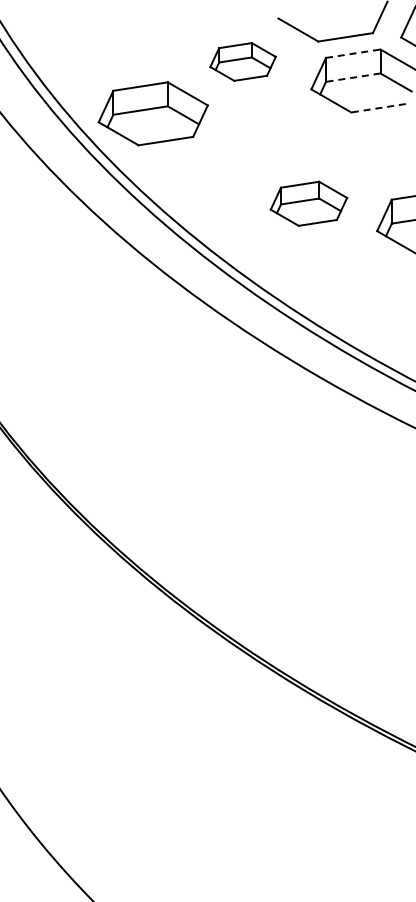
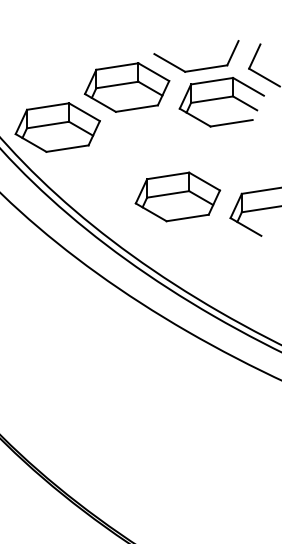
line: (353, 53) -> (212, 81), dashed -> solid
part: (242, 61) -> (126, 87), size x1.67
line: (353, 77) -> (212, 99), dashed -> solid
line: (378, 108) -> (231, 123), dashed -> solid
part: (308, 203) -> (177, 196), size x1.43

